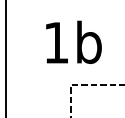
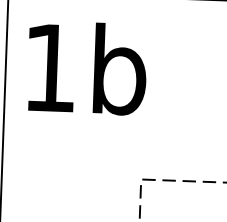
text: (73, 41) -> (86, 66), moved

